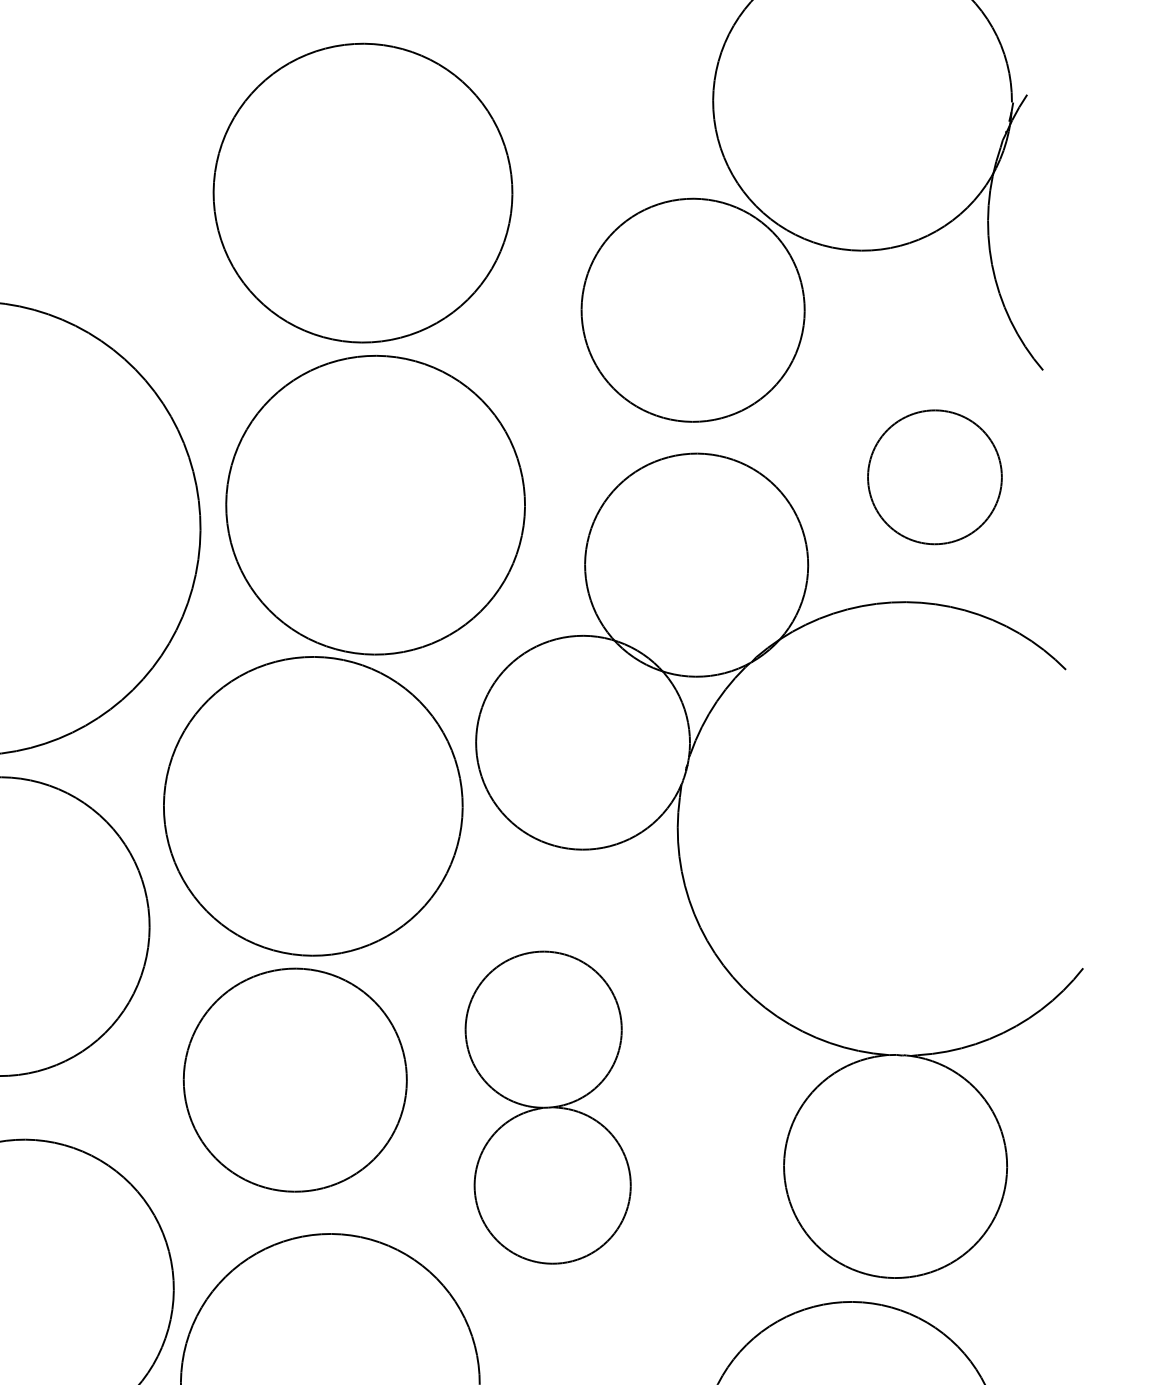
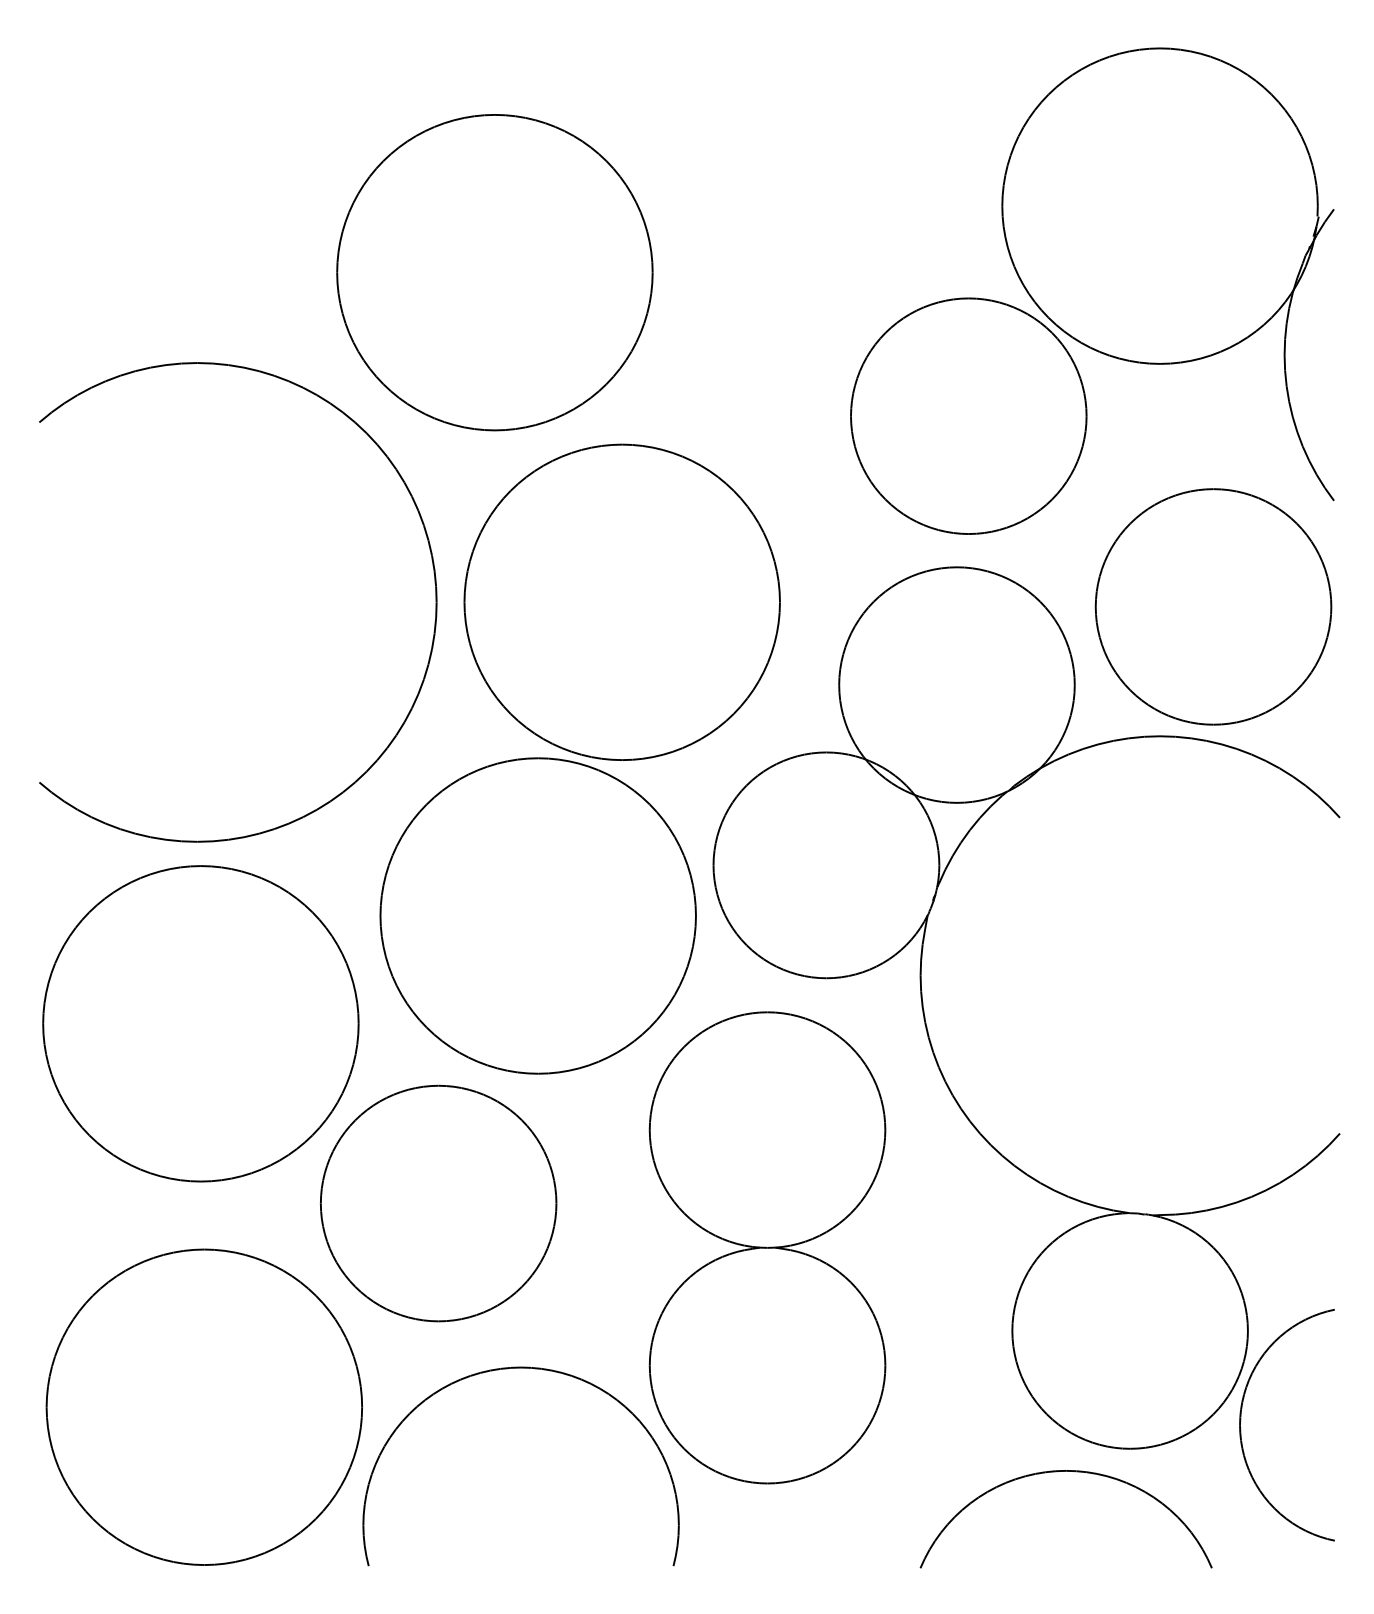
part: (362, 193) -> (494, 272), moved
part: (934, 476) -> (1213, 606), size x1.67
part: (295, 1080) -> (438, 1203), moved
part: (548, 1107) -> (767, 1247), size x1.43
part: (1005, 1245) -> (1241, 1421), added

